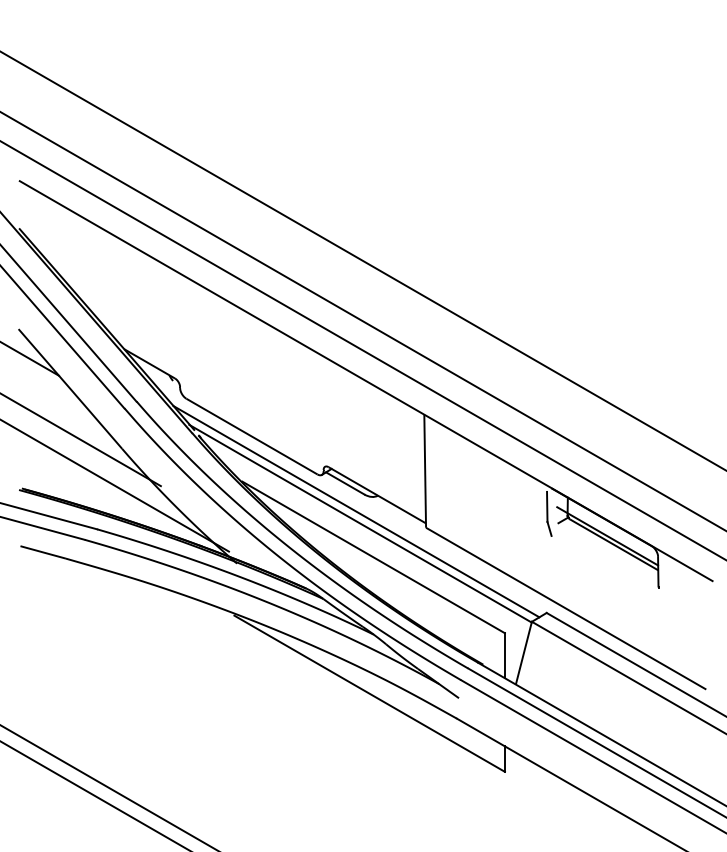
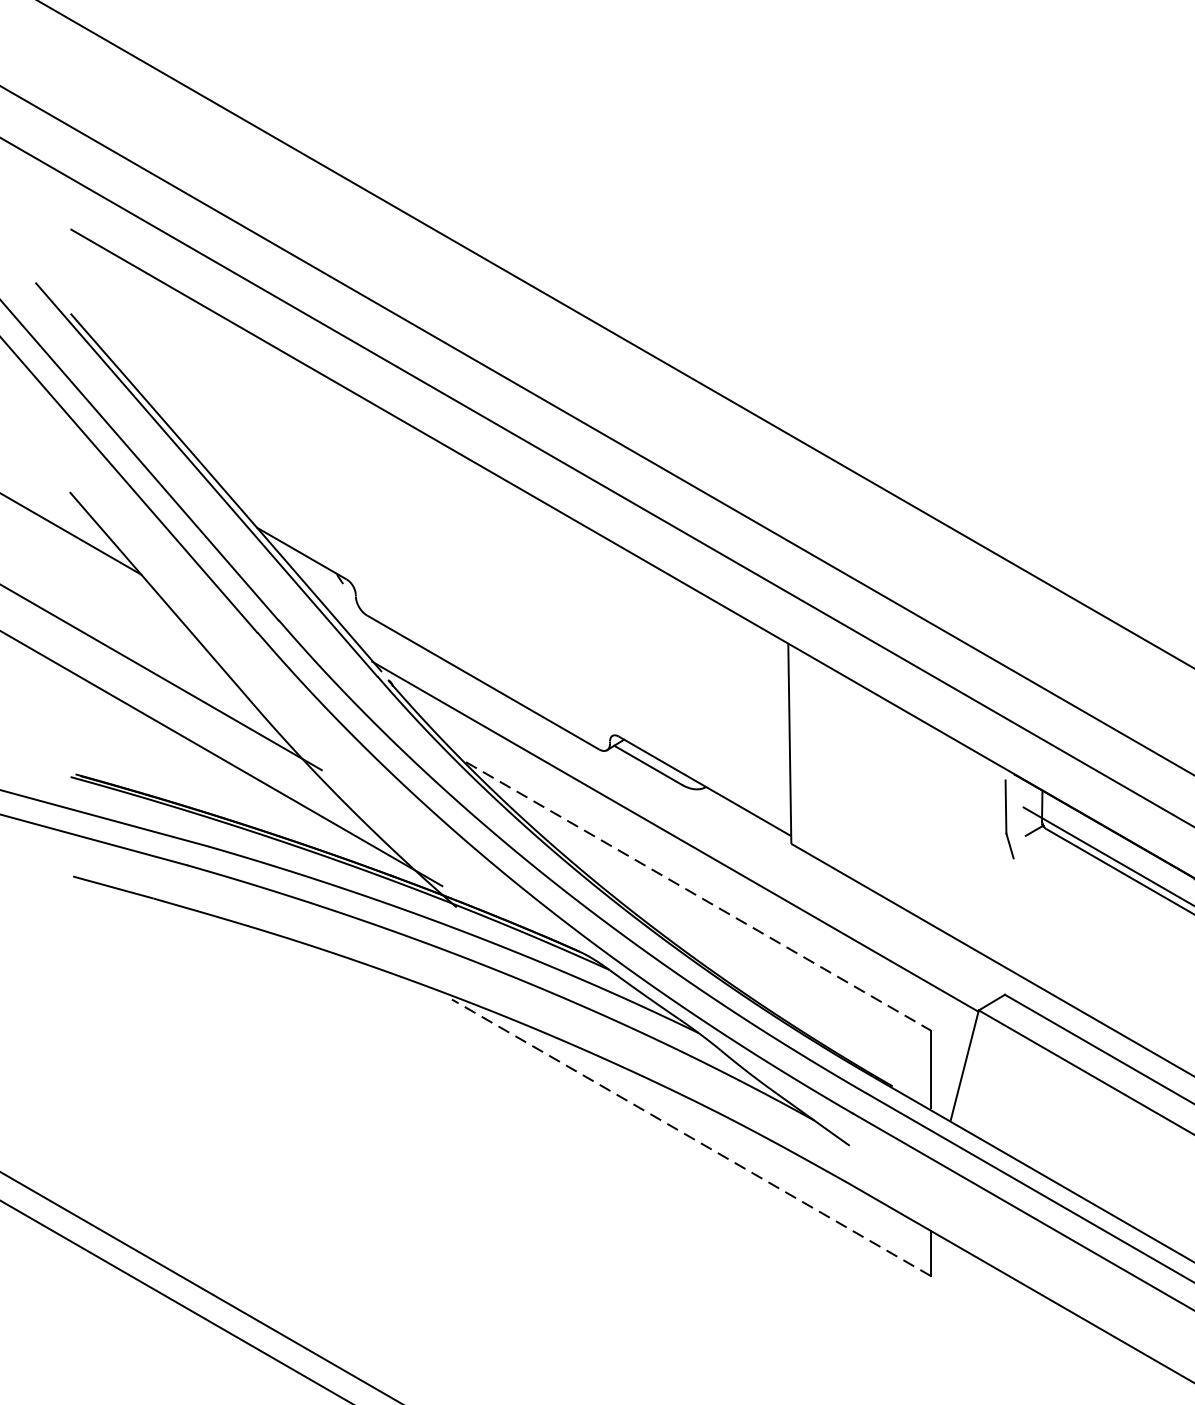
line: (356, 511) -> (668, 815), removed
line: (373, 557) -> (698, 896), solid -> dashed
line: (369, 693) -> (691, 1137), solid -> dashed

